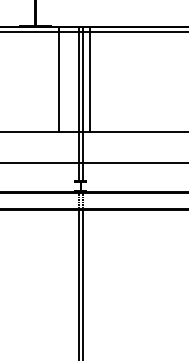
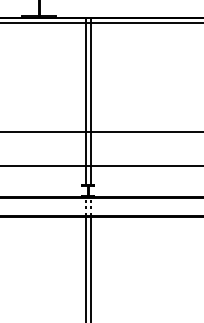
line: (58, 79) -> (64, 74), removed
line: (89, 79) -> (97, 74), removed

